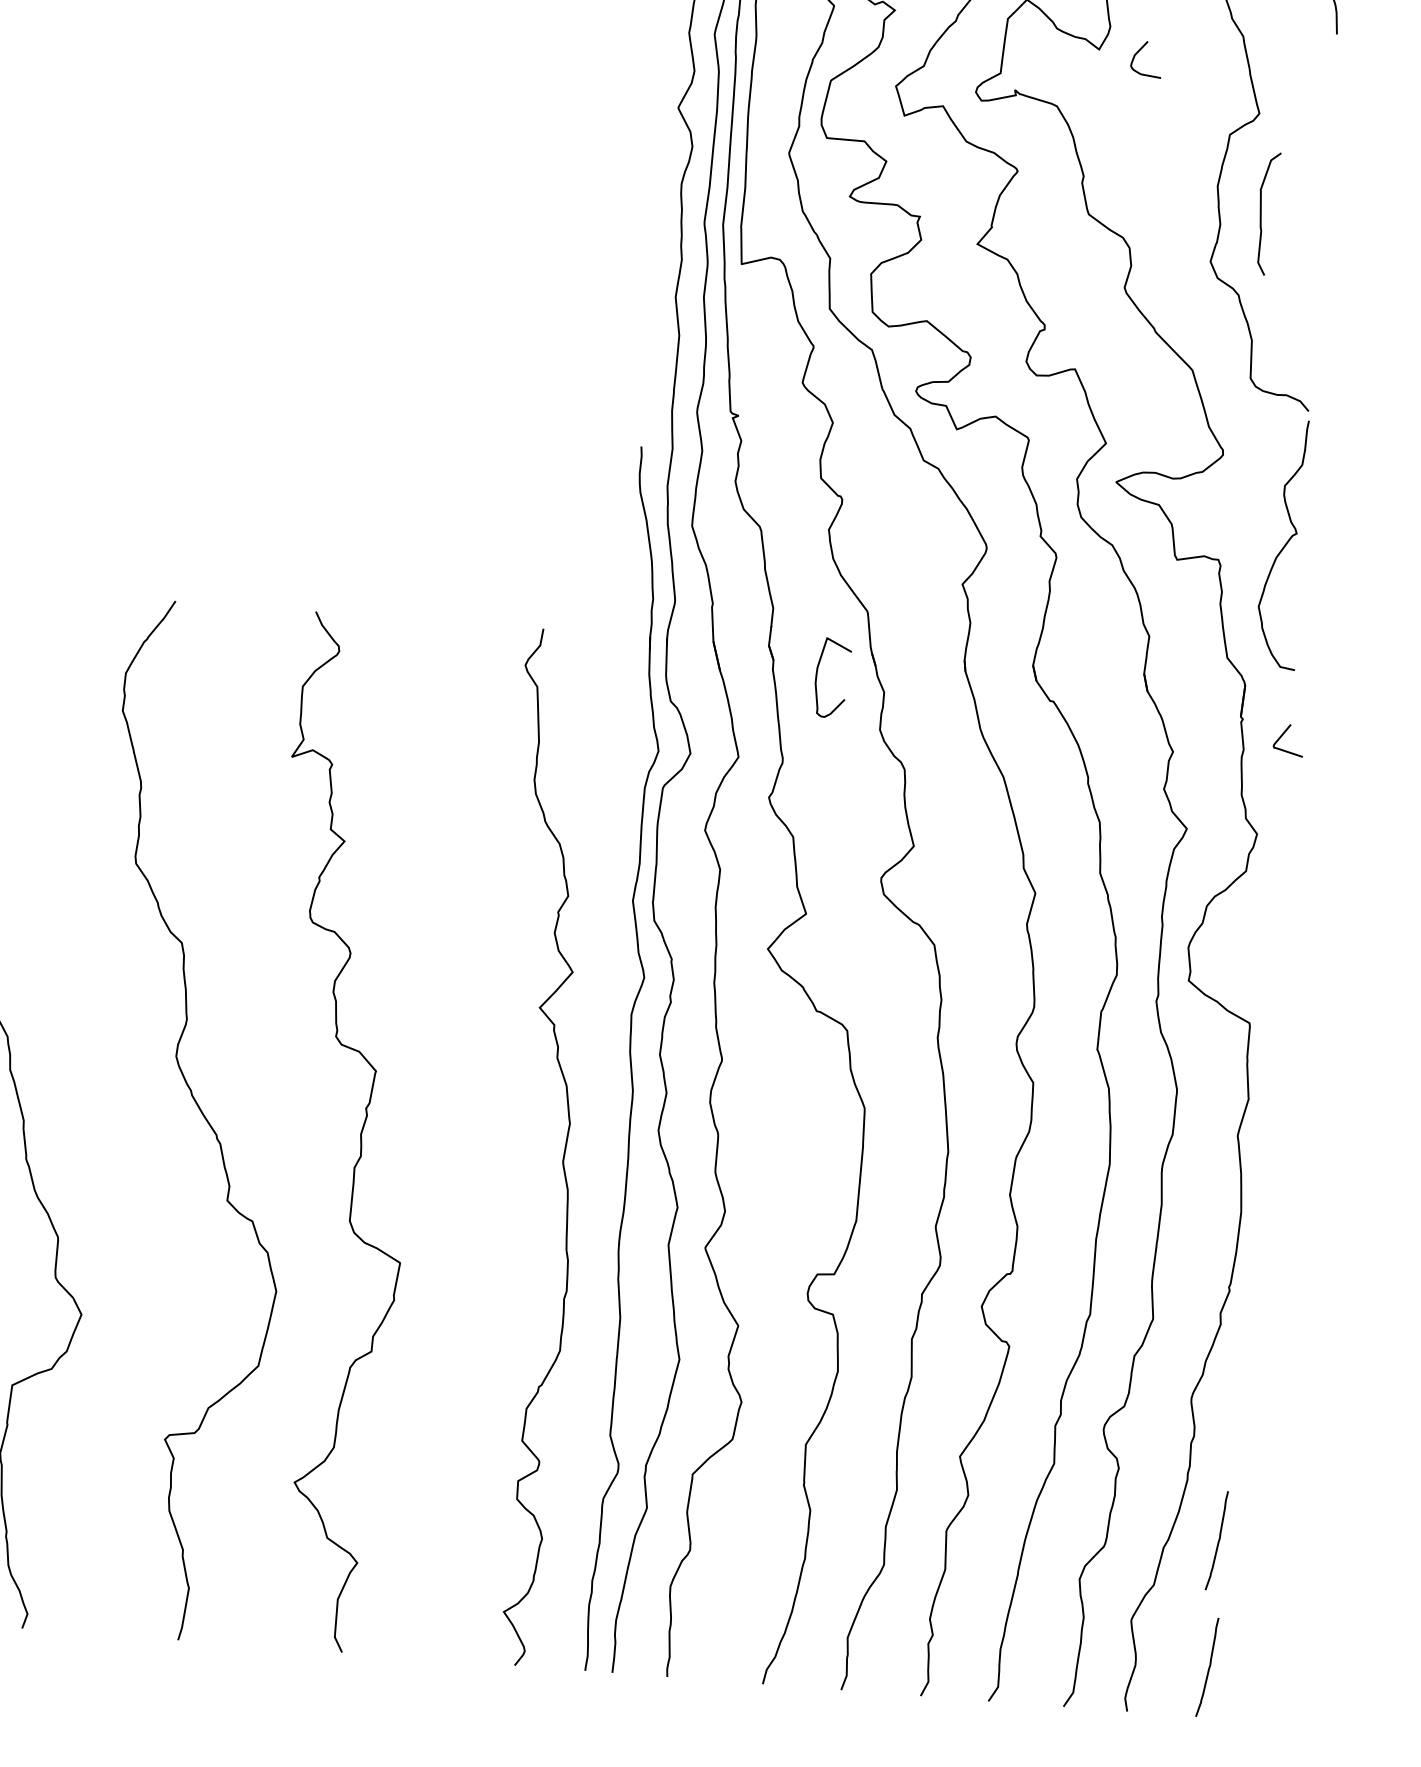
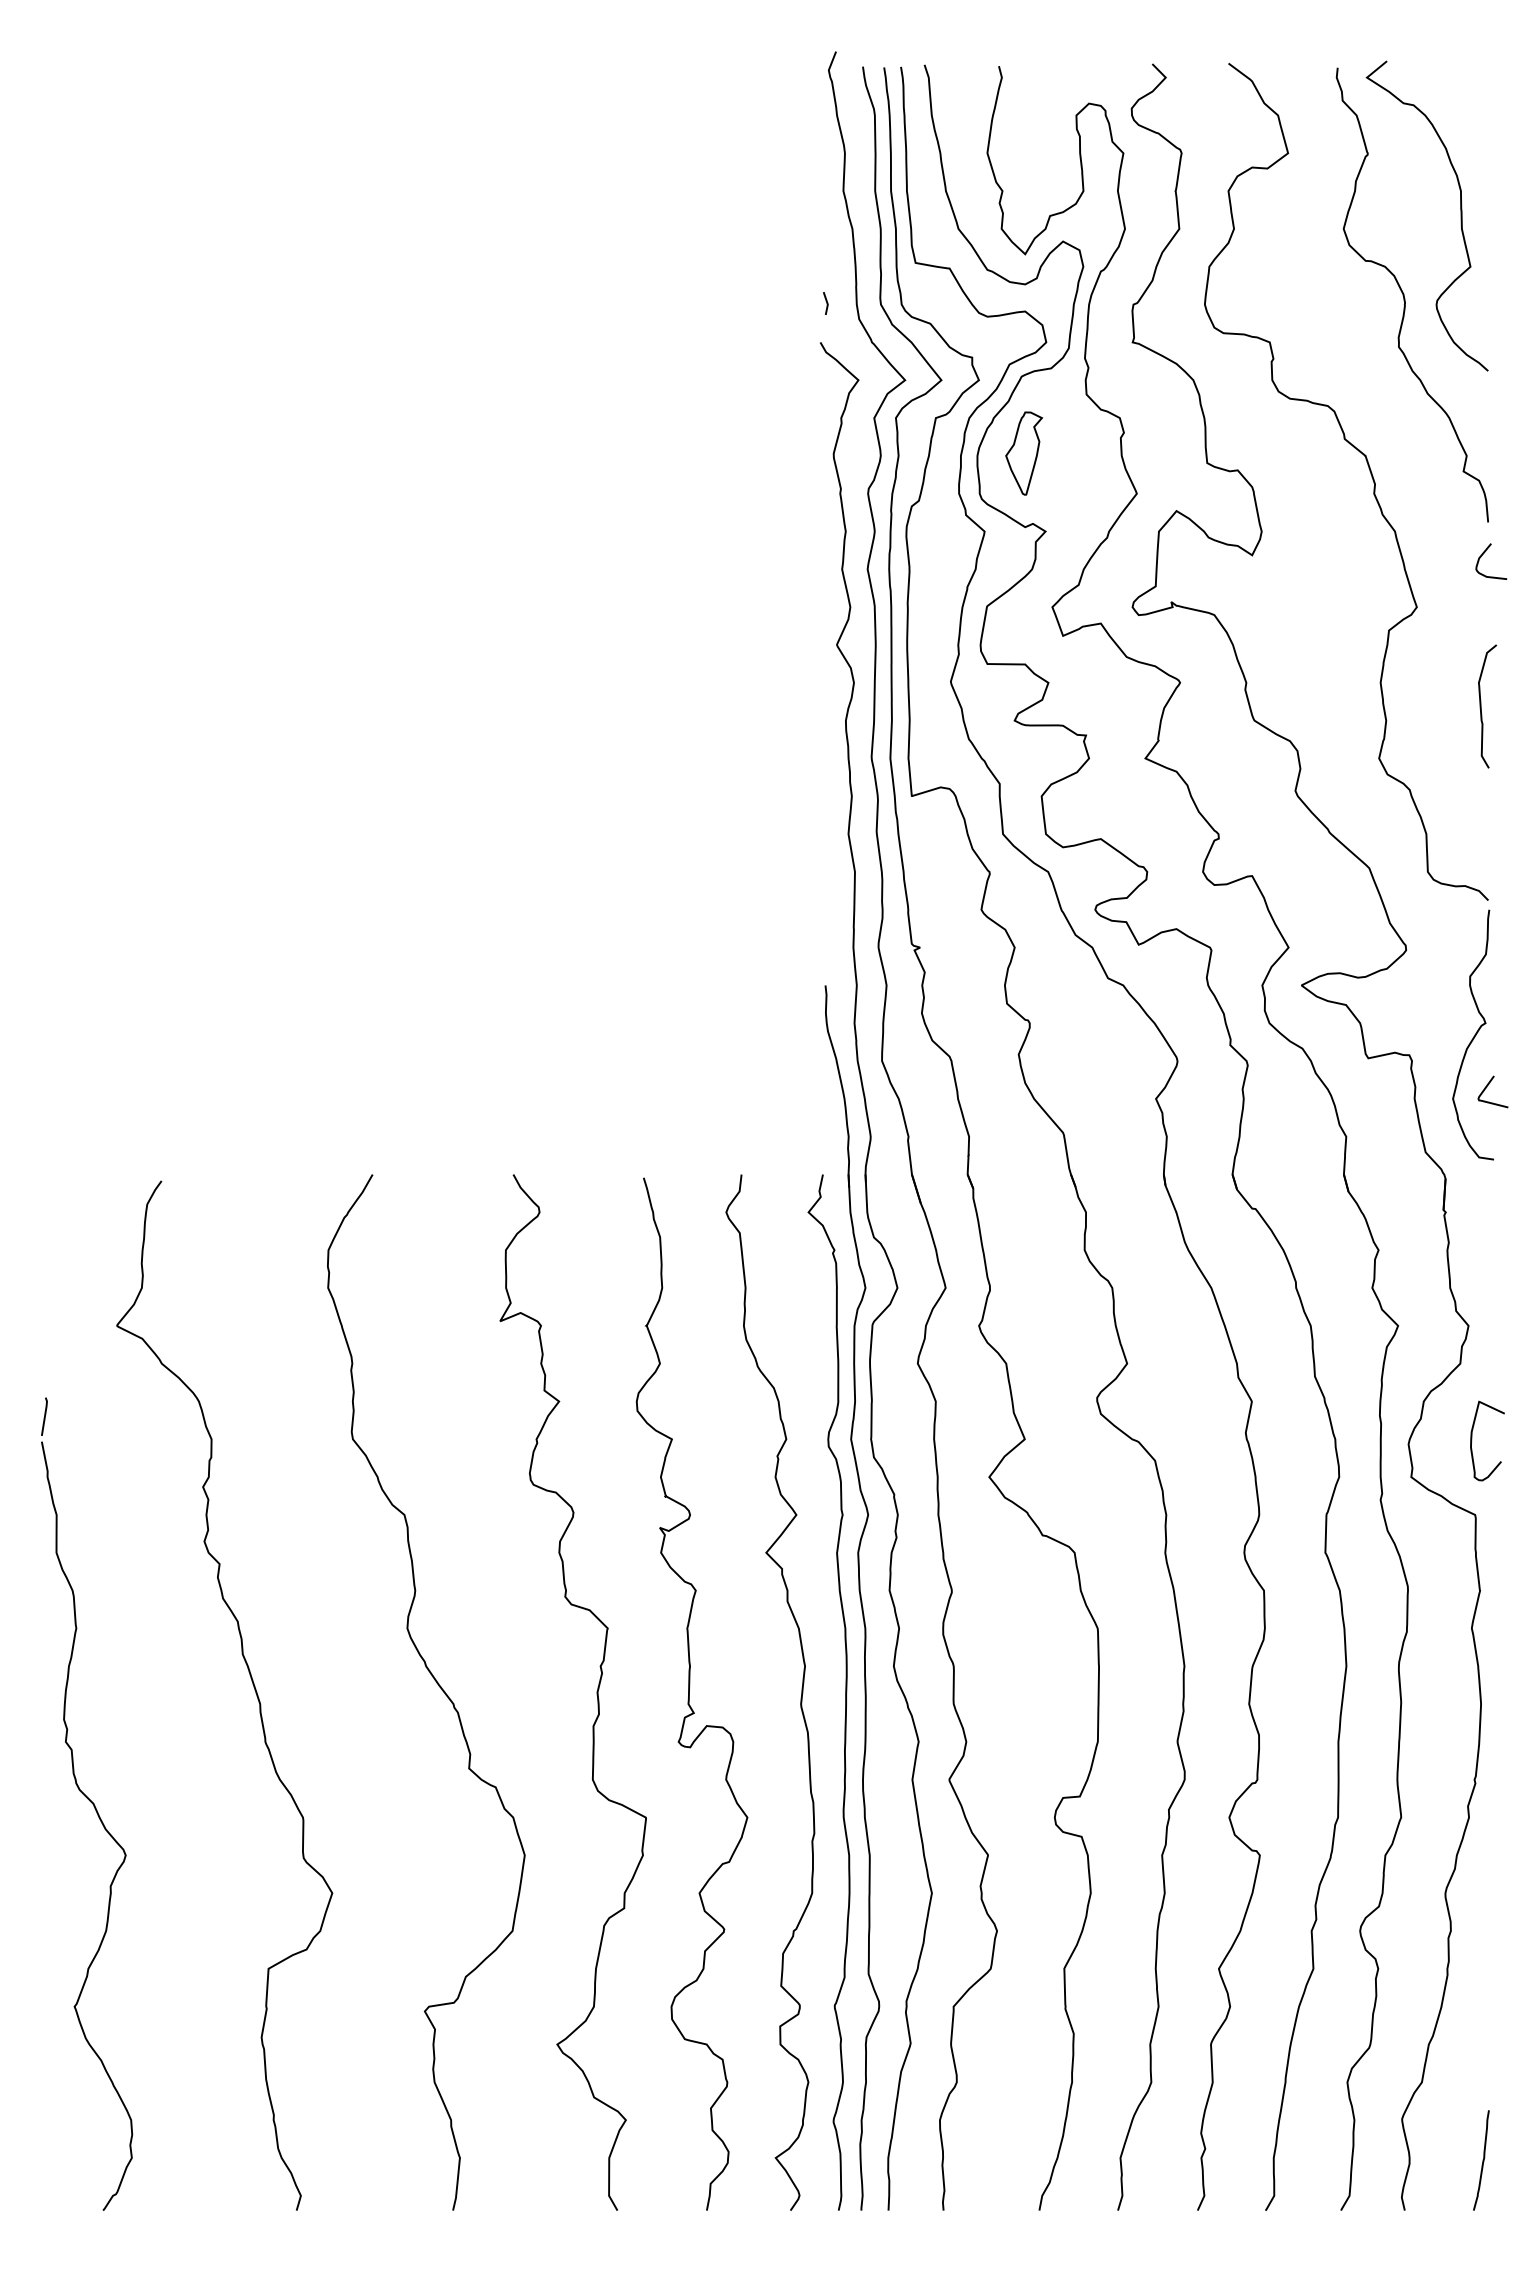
curve: (1140, 50) -> (1484, 553), moved
curve: (1261, 213) -> (1481, 706), moved
curve: (817, 676) -> (1472, 1440), moved
curve: (1283, 735) -> (1487, 1087), moved
curve: (452, 1142) -> (689, 1693), added
curve: (608, 1153) -> (845, 1692), added
curve: (1217, 1540) -> (1482, 2033), removed

